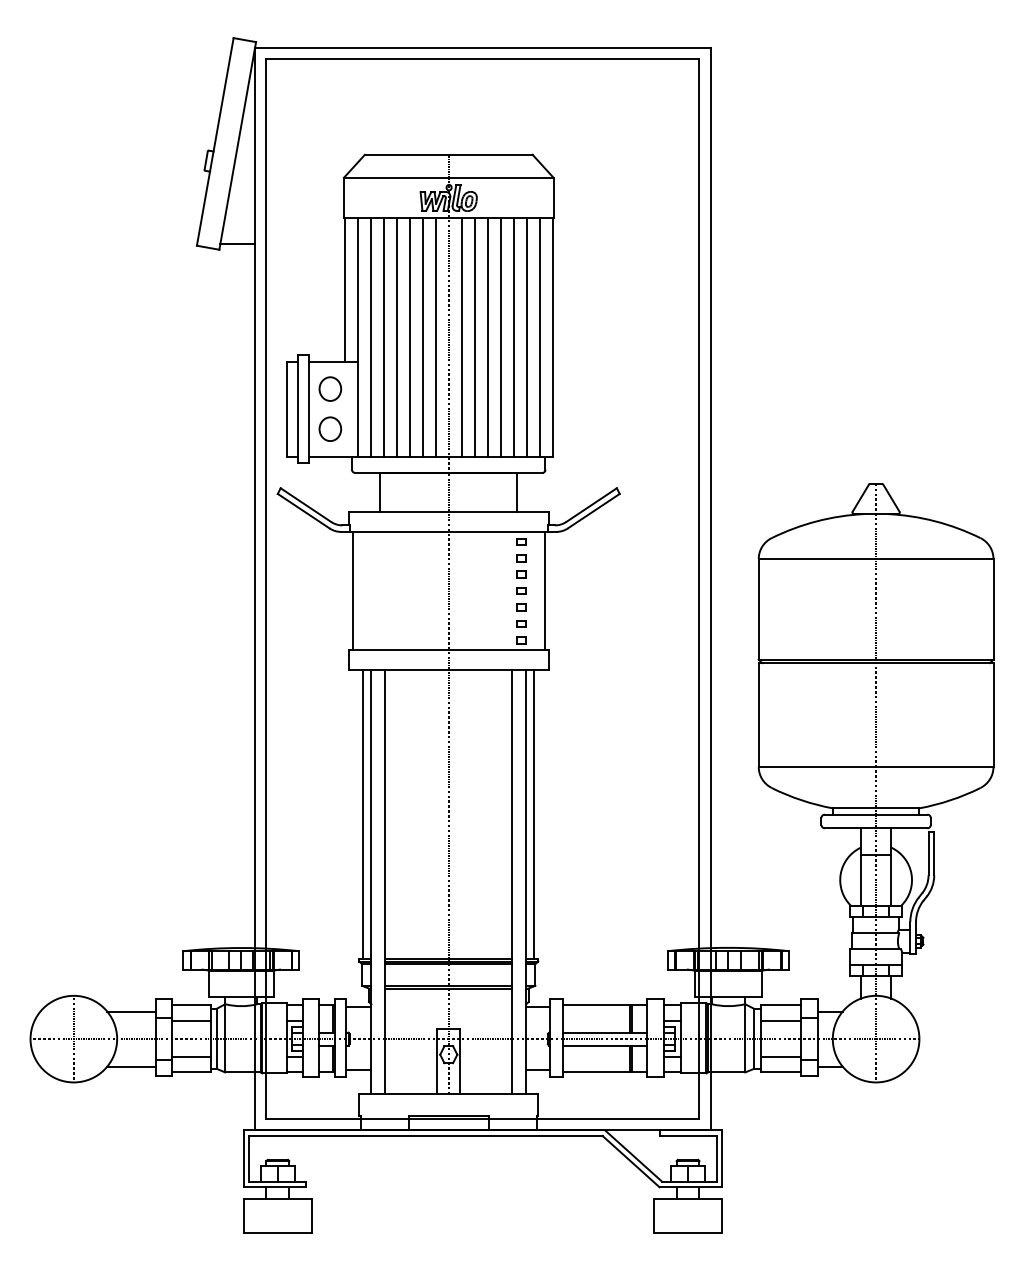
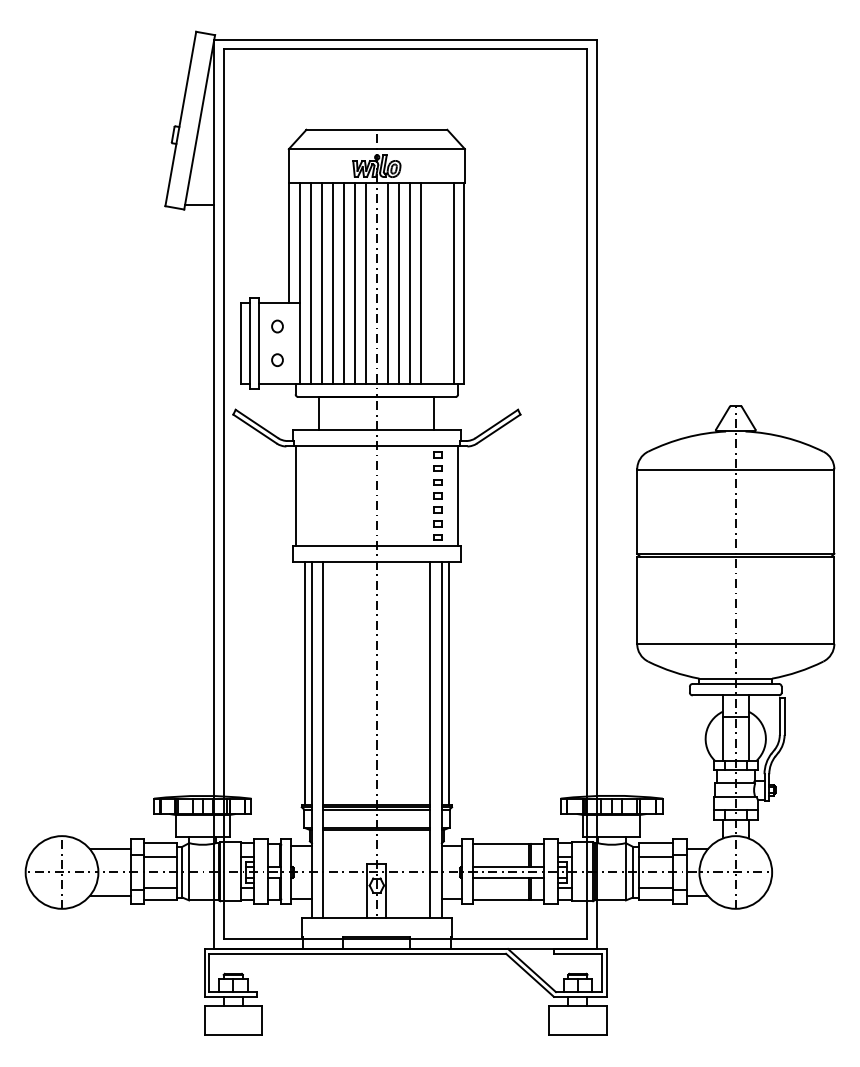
line: (513, 337) -> (431, 283), removed
line: (526, 337) -> (442, 283), removed
part: (330, 388) -> (277, 326), size x0.6
part: (330, 428) -> (277, 359), size x0.6

